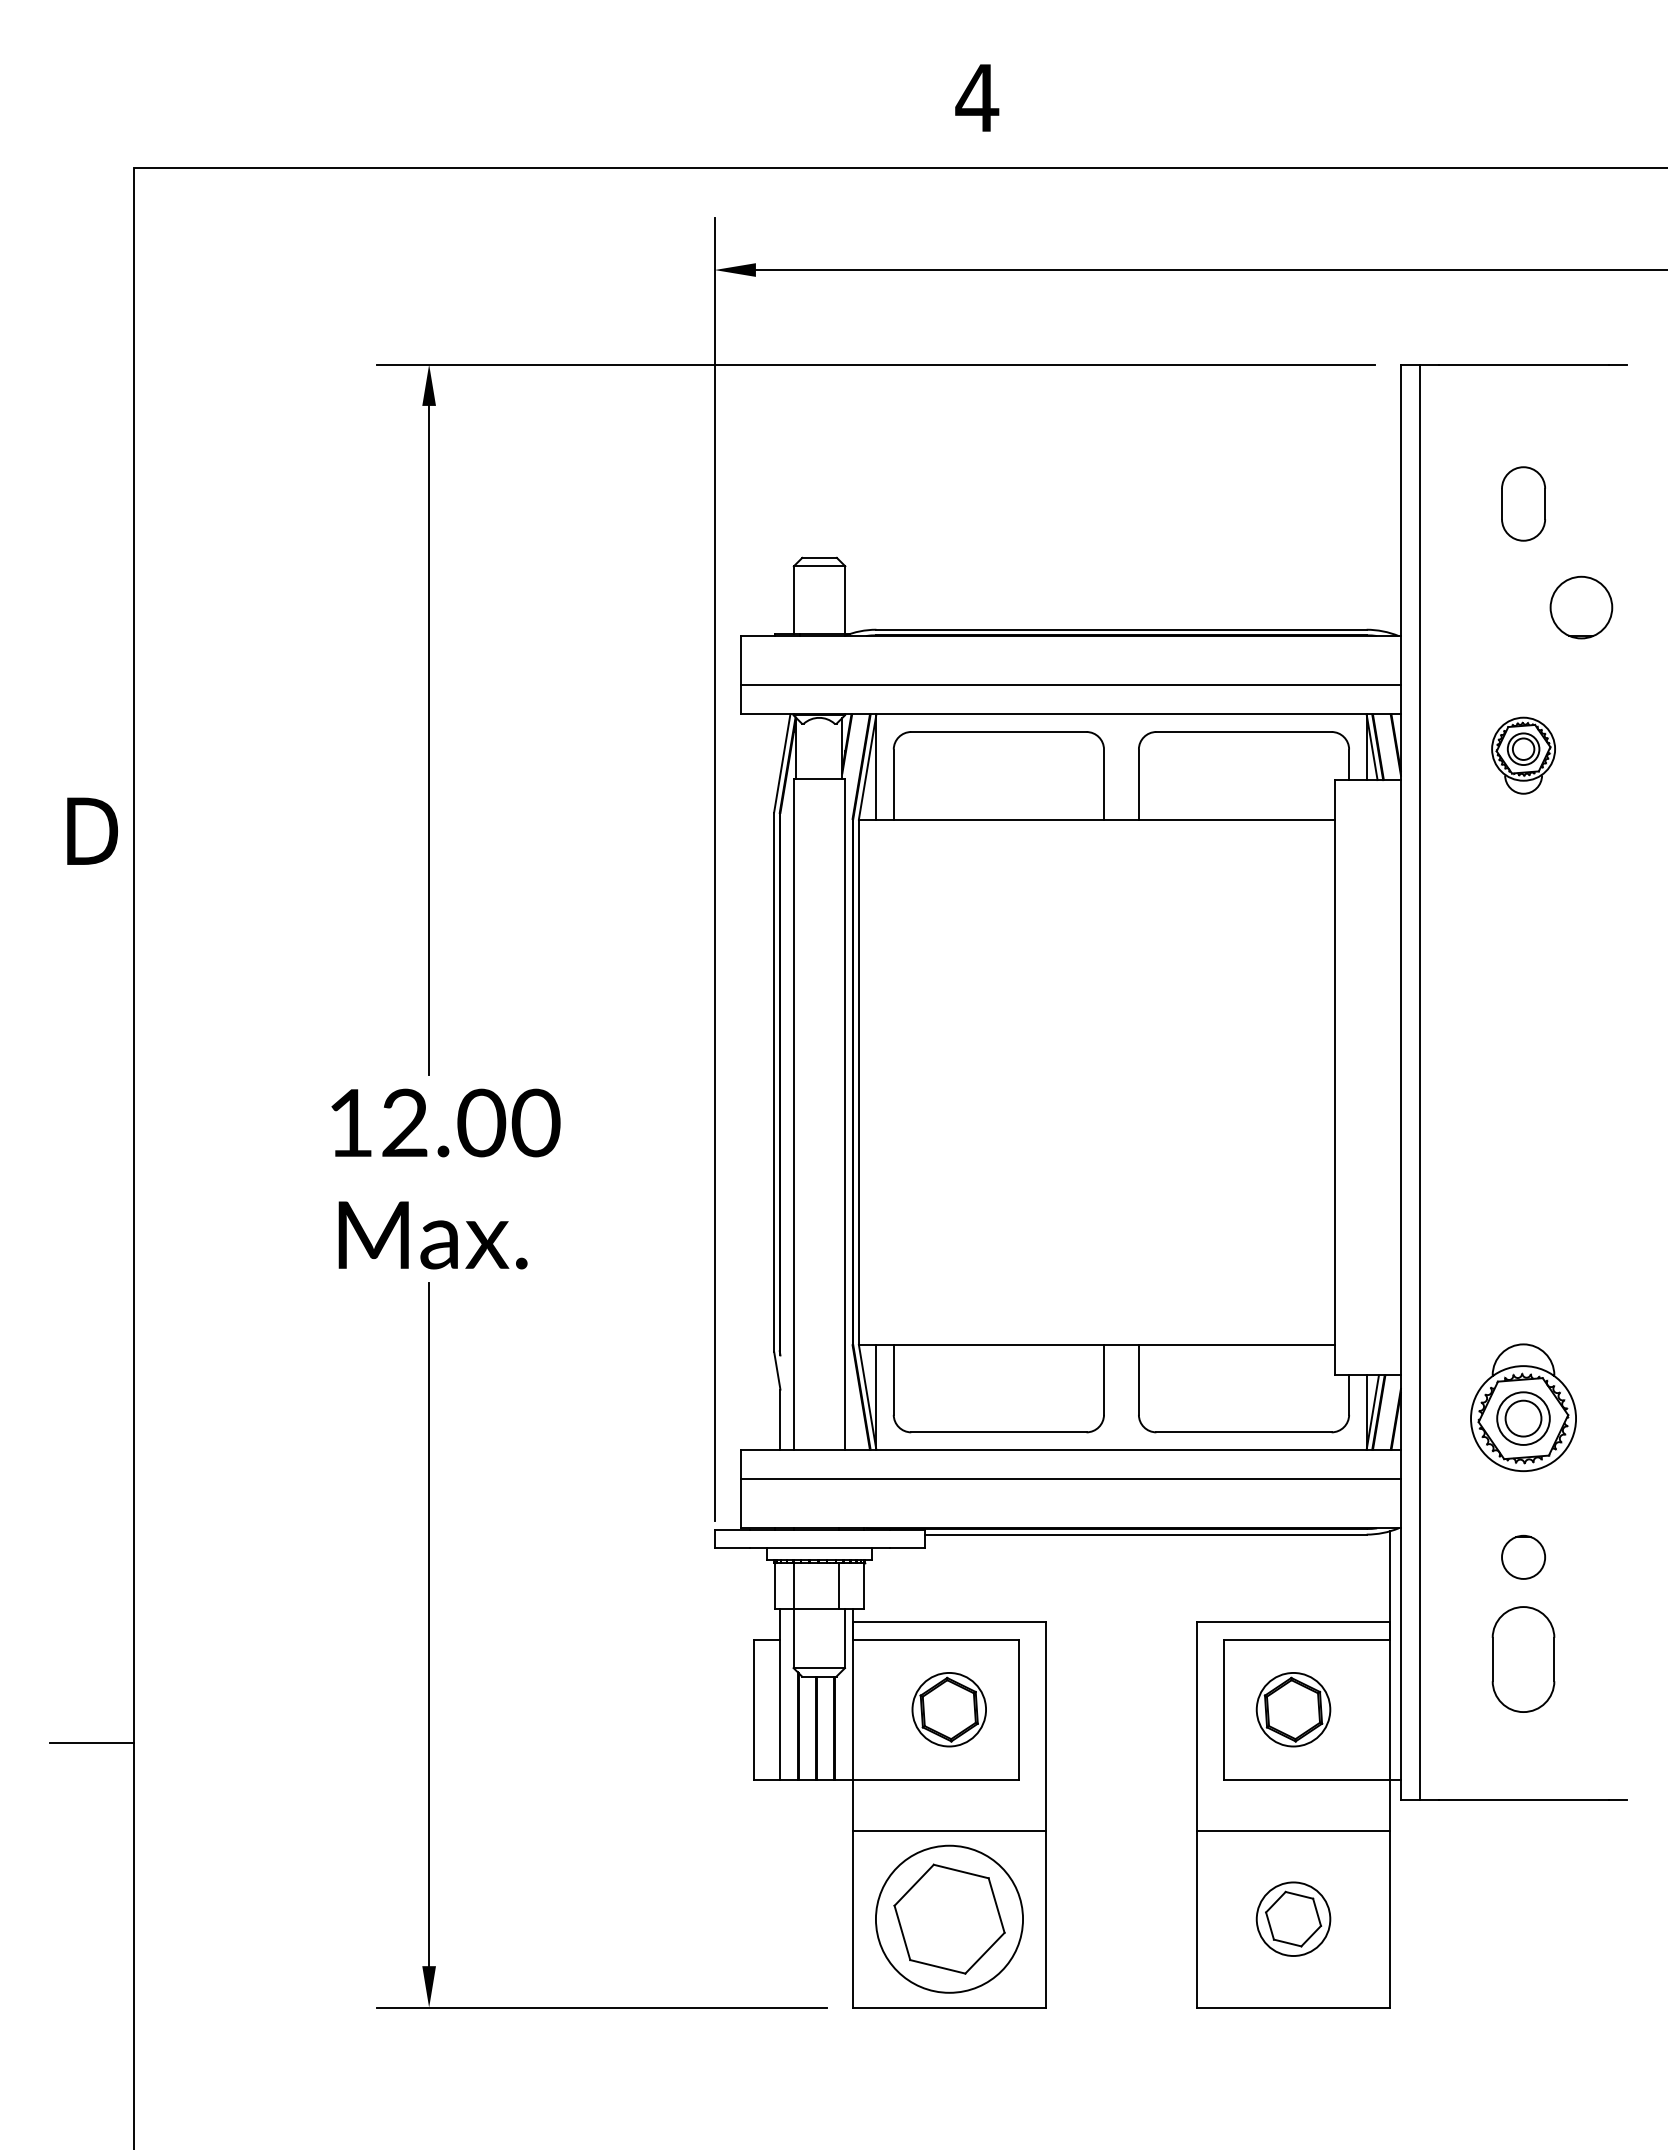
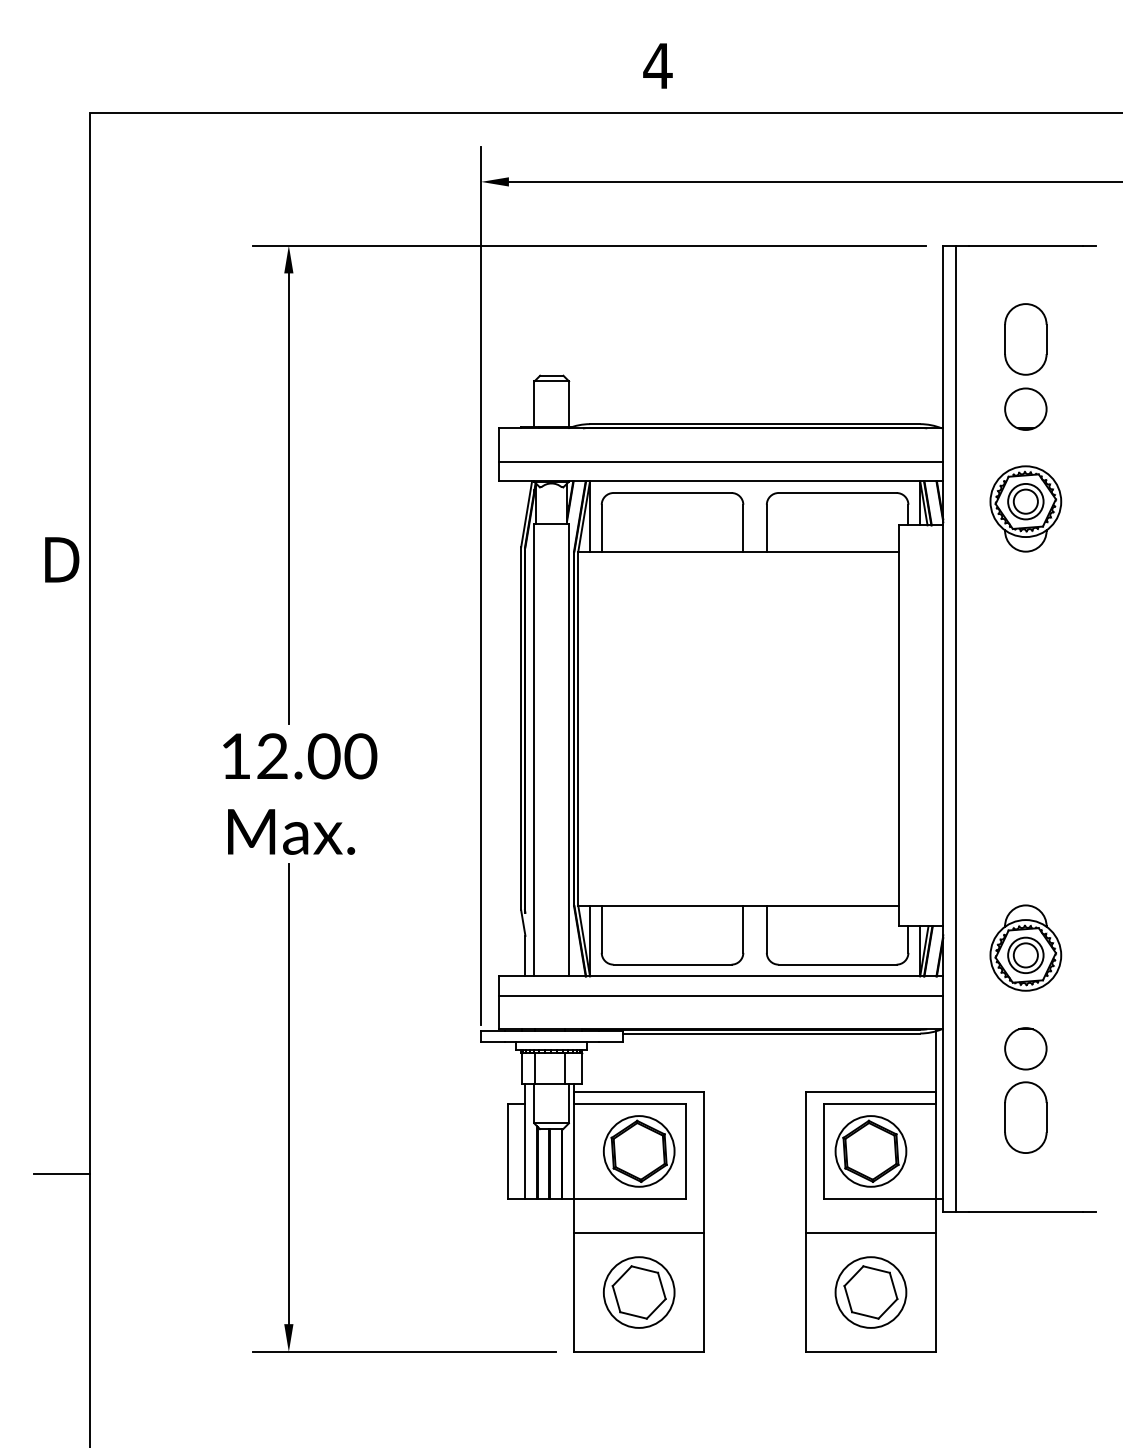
part: (1522, 504) -> (1025, 339), size x1.43
circle: (1580, 606) -> (1025, 408), moved
part: (1522, 755) -> (1025, 508), size x1.67
circle: (1522, 1556) -> (1025, 1048), size x1.43
part: (948, 1709) -> (638, 1151), size x1.43
part: (1292, 1709) -> (870, 1151), size x1.43
part: (948, 1919) -> (638, 1292), size x0.71
part: (1292, 1919) -> (870, 1292), size x1.43

